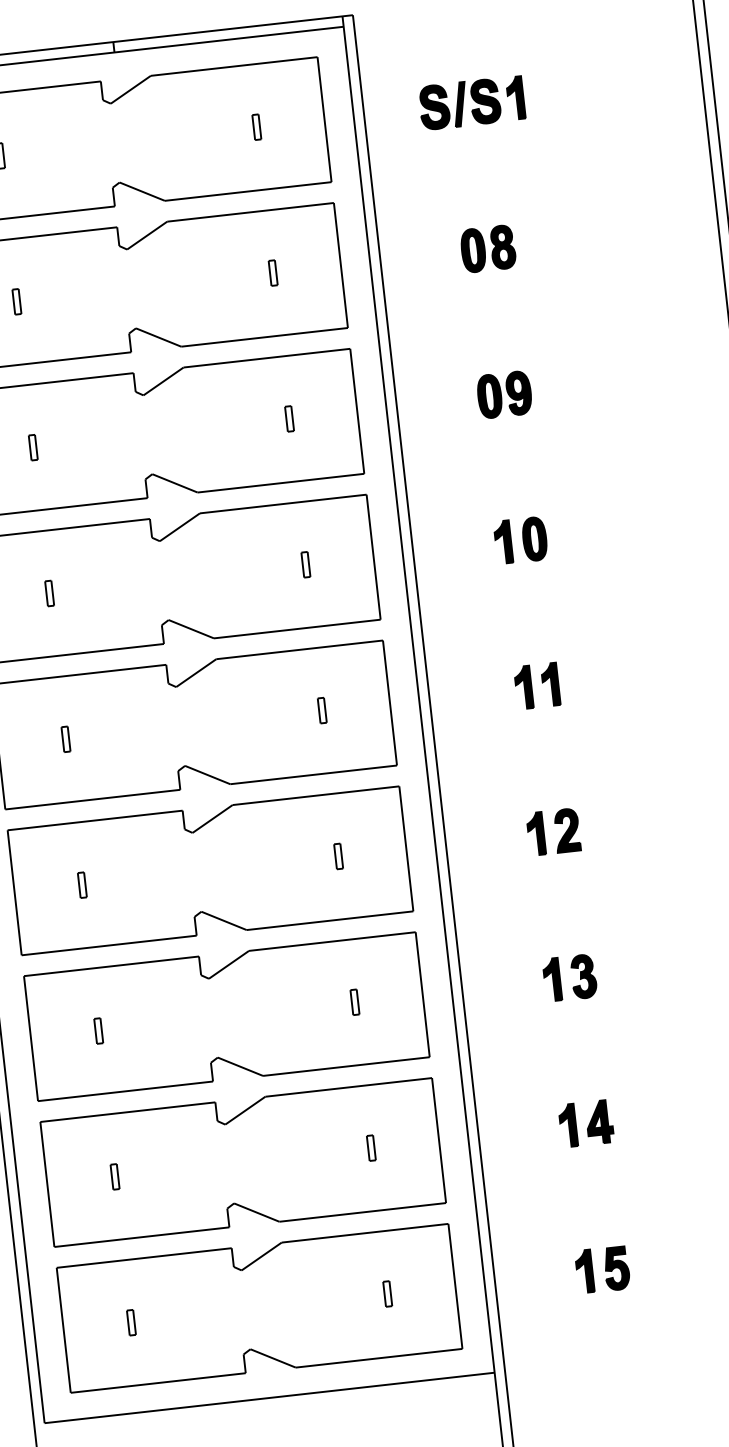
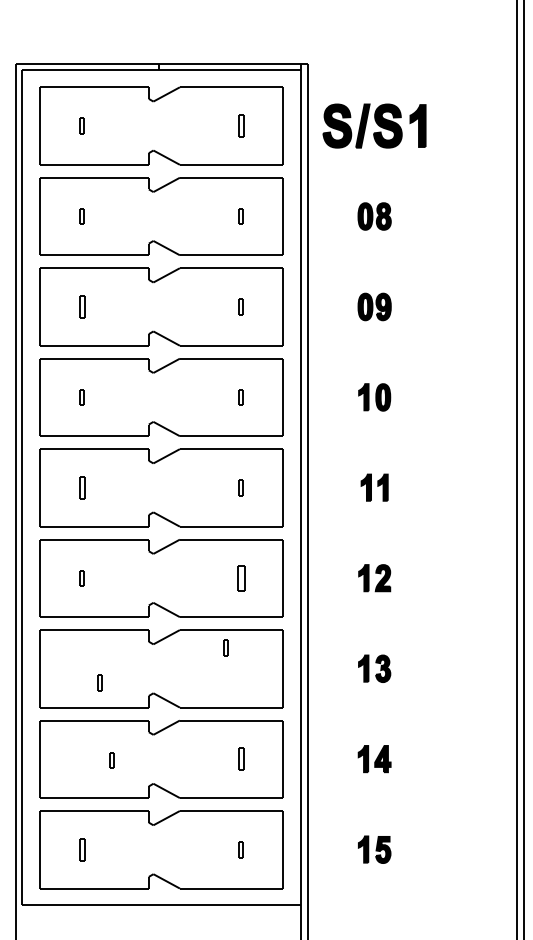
part: (471, 102) -> (374, 125), size x1.6
part: (255, 126) -> (240, 125), size x1.4
part: (31, 447) -> (81, 306), size x1.4
part: (64, 738) -> (81, 487), size x1.4
part: (337, 856) -> (240, 578), size x1.6
part: (353, 1001) -> (225, 647), moved
part: (97, 1030) -> (99, 682), moved
part: (370, 1148) -> (240, 759), size x1.4
part: (113, 1177) -> (111, 760), moved
part: (130, 1322) -> (81, 849), size x1.4

